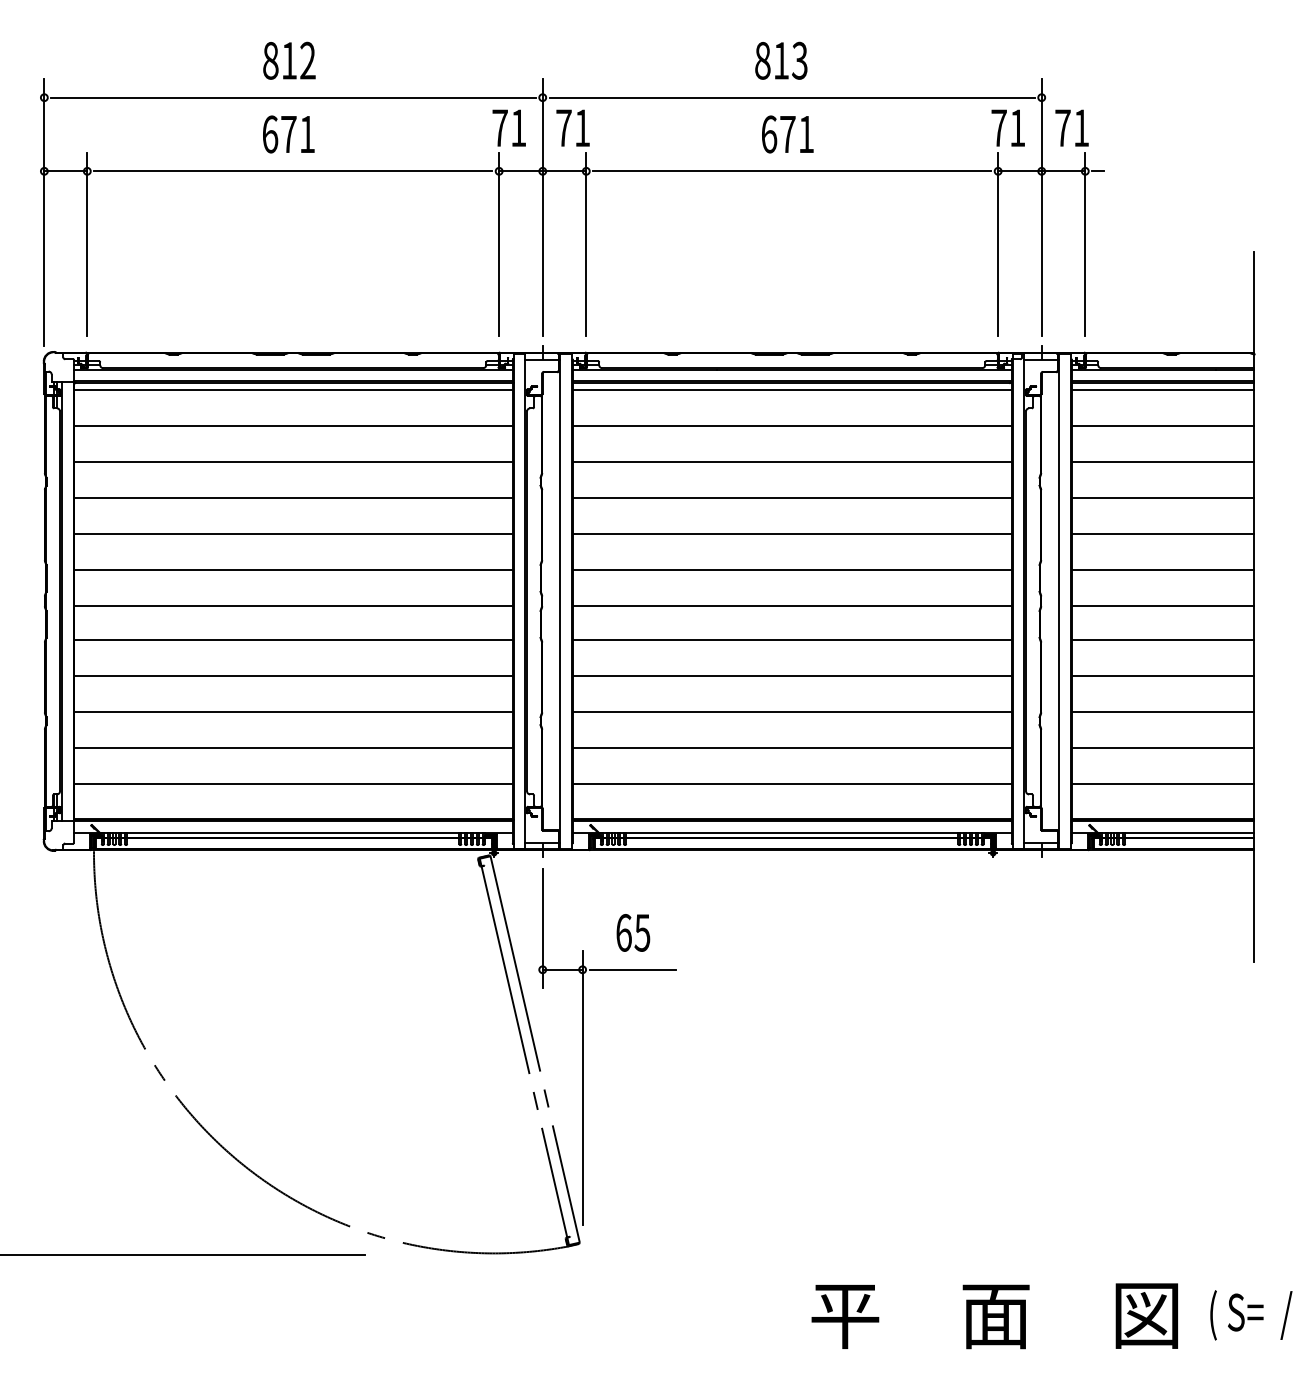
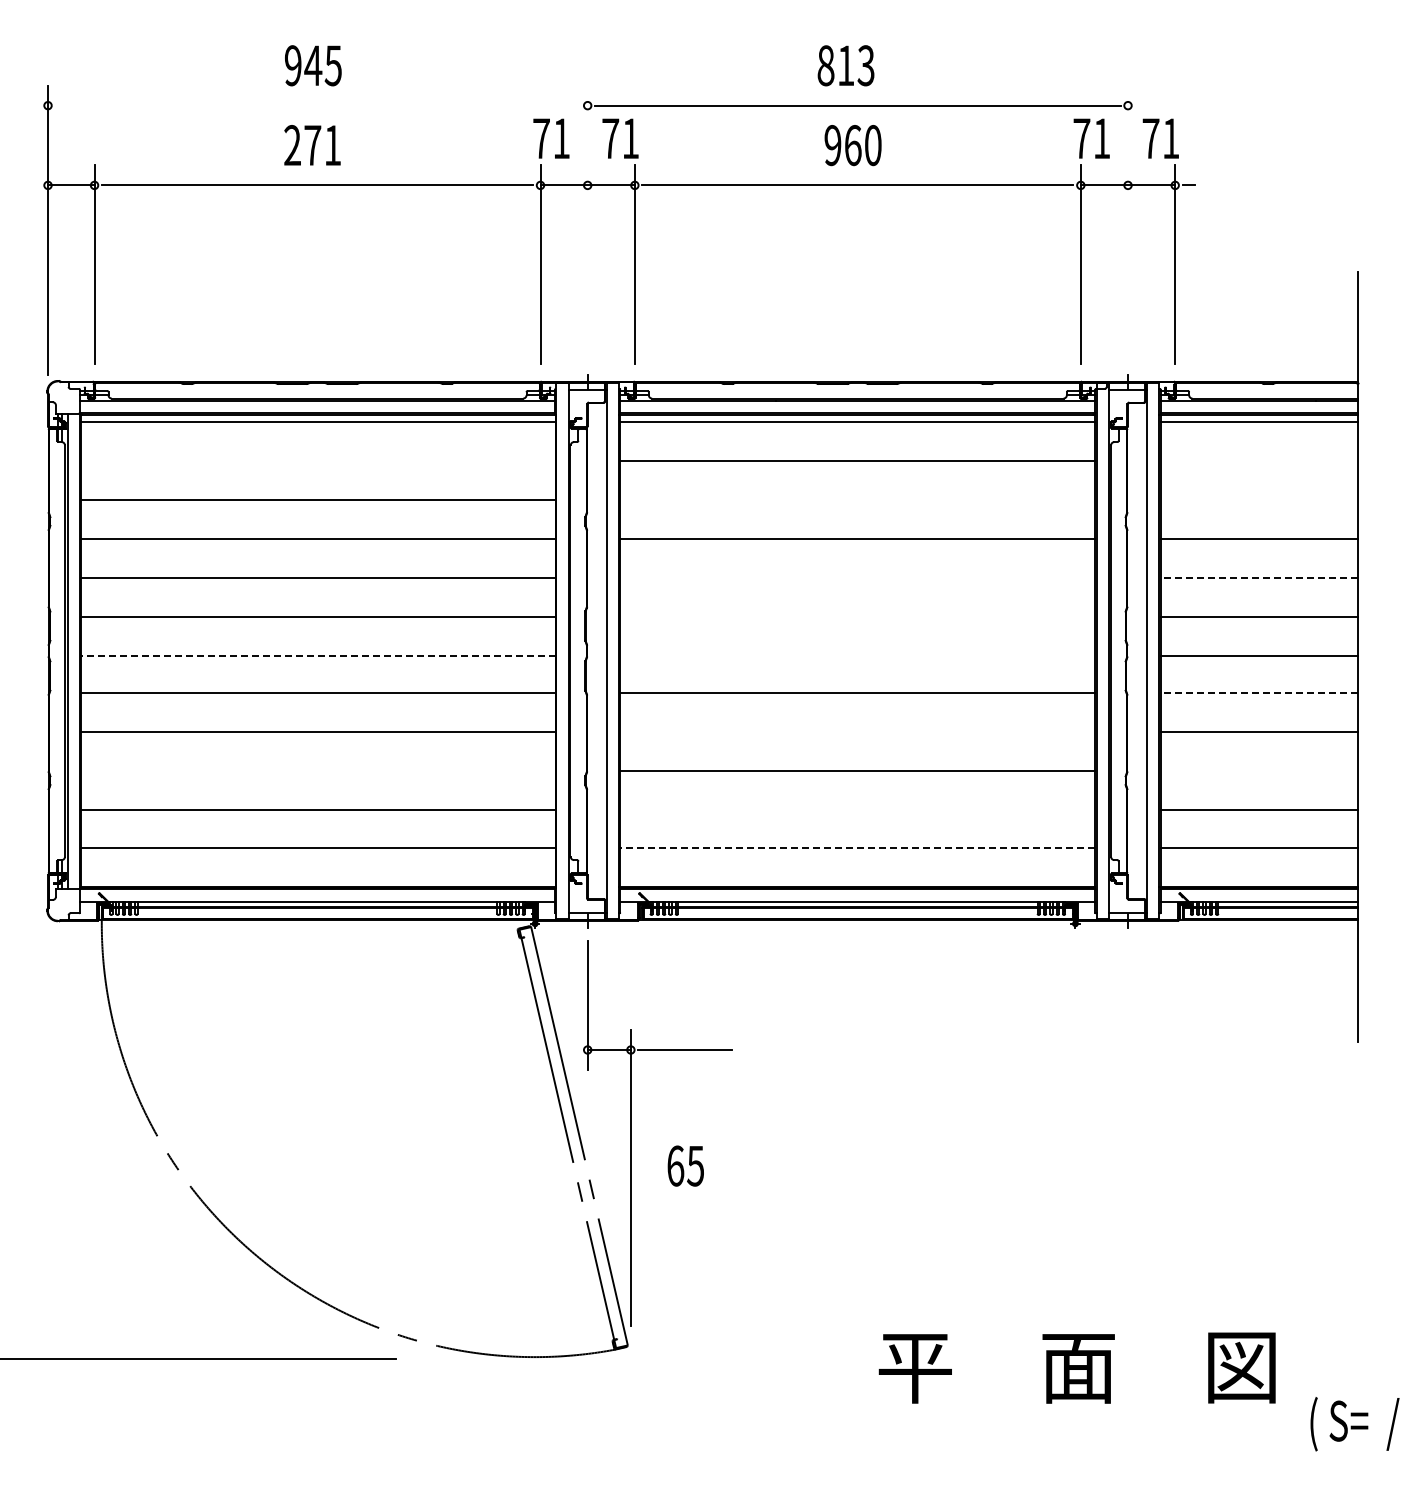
text: (289, 60) -> (313, 65), 812 -> 945
line: (293, 97) -> (317, 105), removed
text: (270, 134) -> (292, 145), 671 -> 271
text: (787, 134) -> (852, 145), 671 -> 960
line: (542, 207) -> (587, 224), removed
line: (1042, 207) -> (1128, 224), removed
line: (293, 426) -> (317, 461), removed
line: (1163, 426) -> (1259, 461), removed
line: (791, 462) -> (857, 500), removed
line: (1163, 462) -> (1259, 500), removed
line: (791, 533) -> (857, 577), removed
line: (1163, 533) -> (1259, 577), solid -> dashed
line: (791, 569) -> (857, 616), removed
line: (294, 605) -> (318, 655), solid -> dashed
line: (791, 605) -> (857, 655), removed
line: (1163, 639) -> (1259, 692), solid -> dashed
line: (791, 675) -> (857, 731), removed
line: (293, 711) -> (317, 770), removed
line: (1163, 711) -> (1259, 770), removed
line: (791, 747) -> (857, 809), removed
line: (791, 783) -> (857, 848), solid -> dashed
text: (633, 932) -> (685, 1165), moved
text: (994, 1315) -> (1076, 1367), moved

